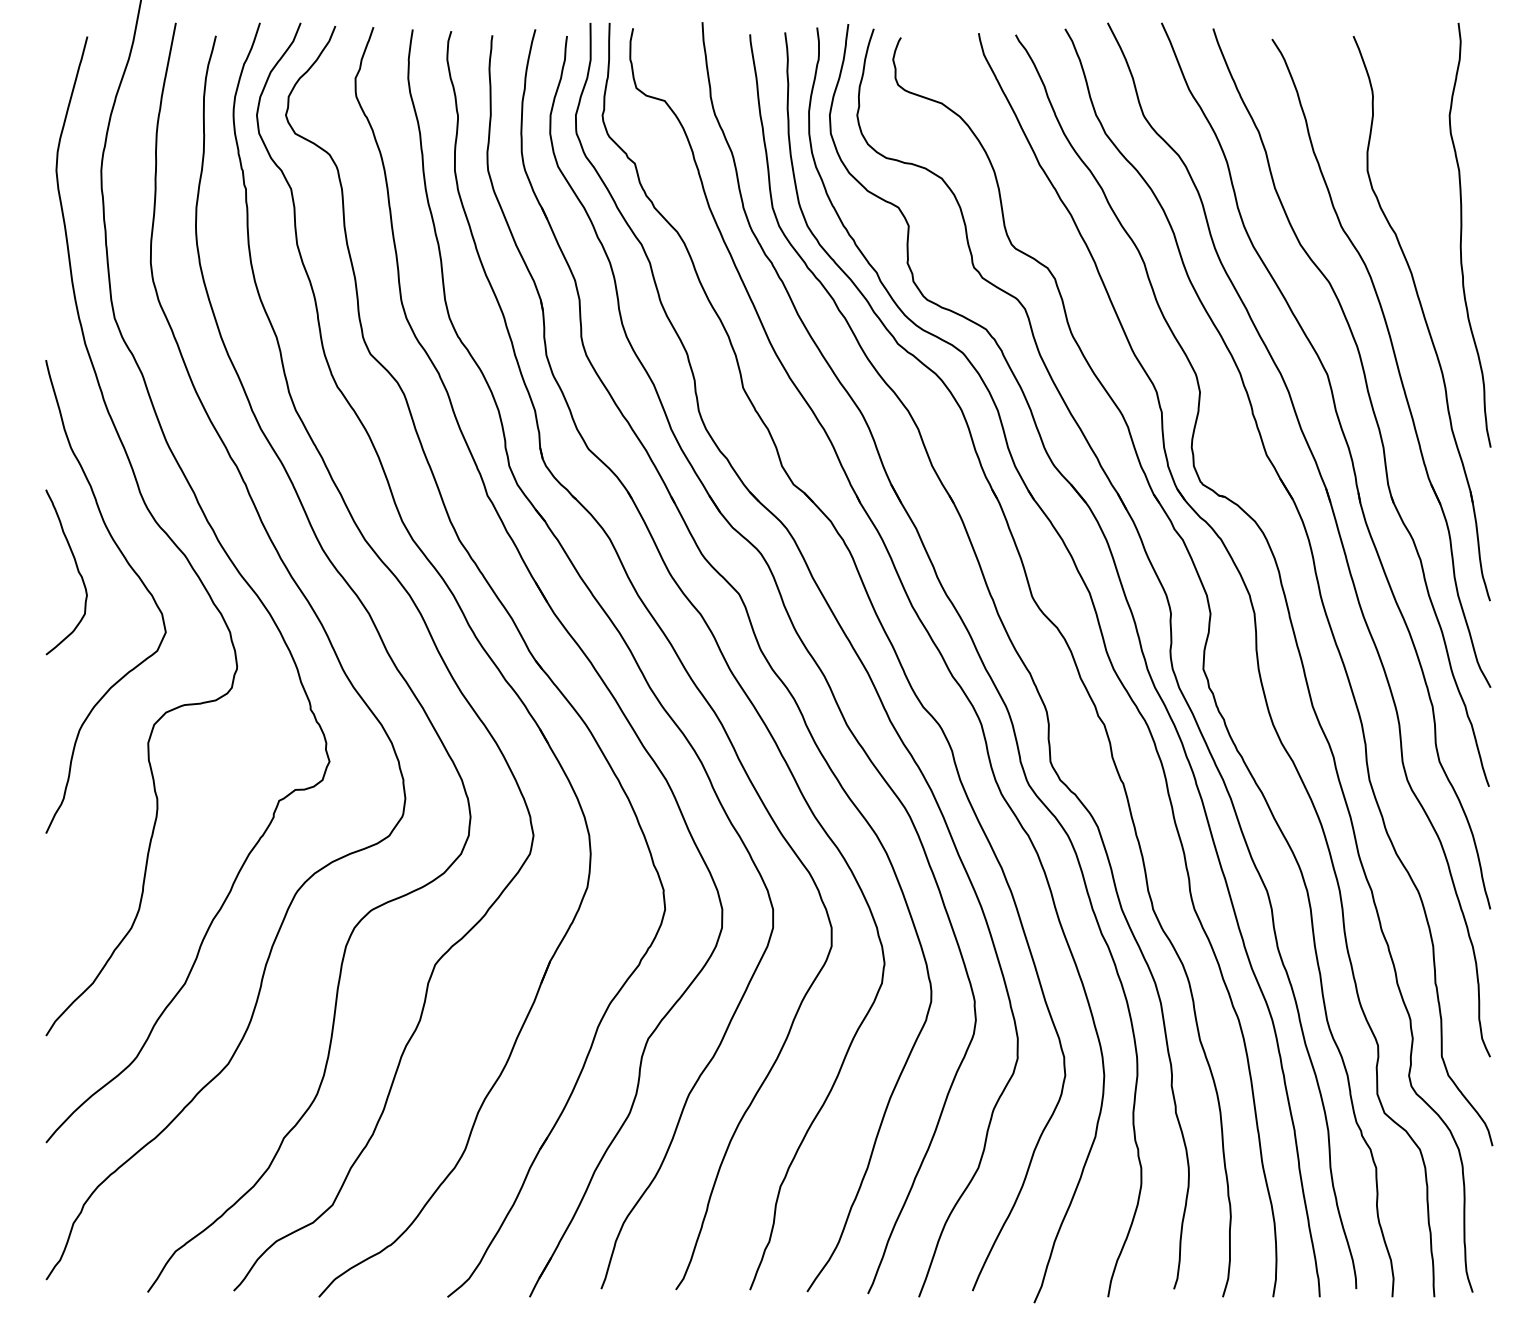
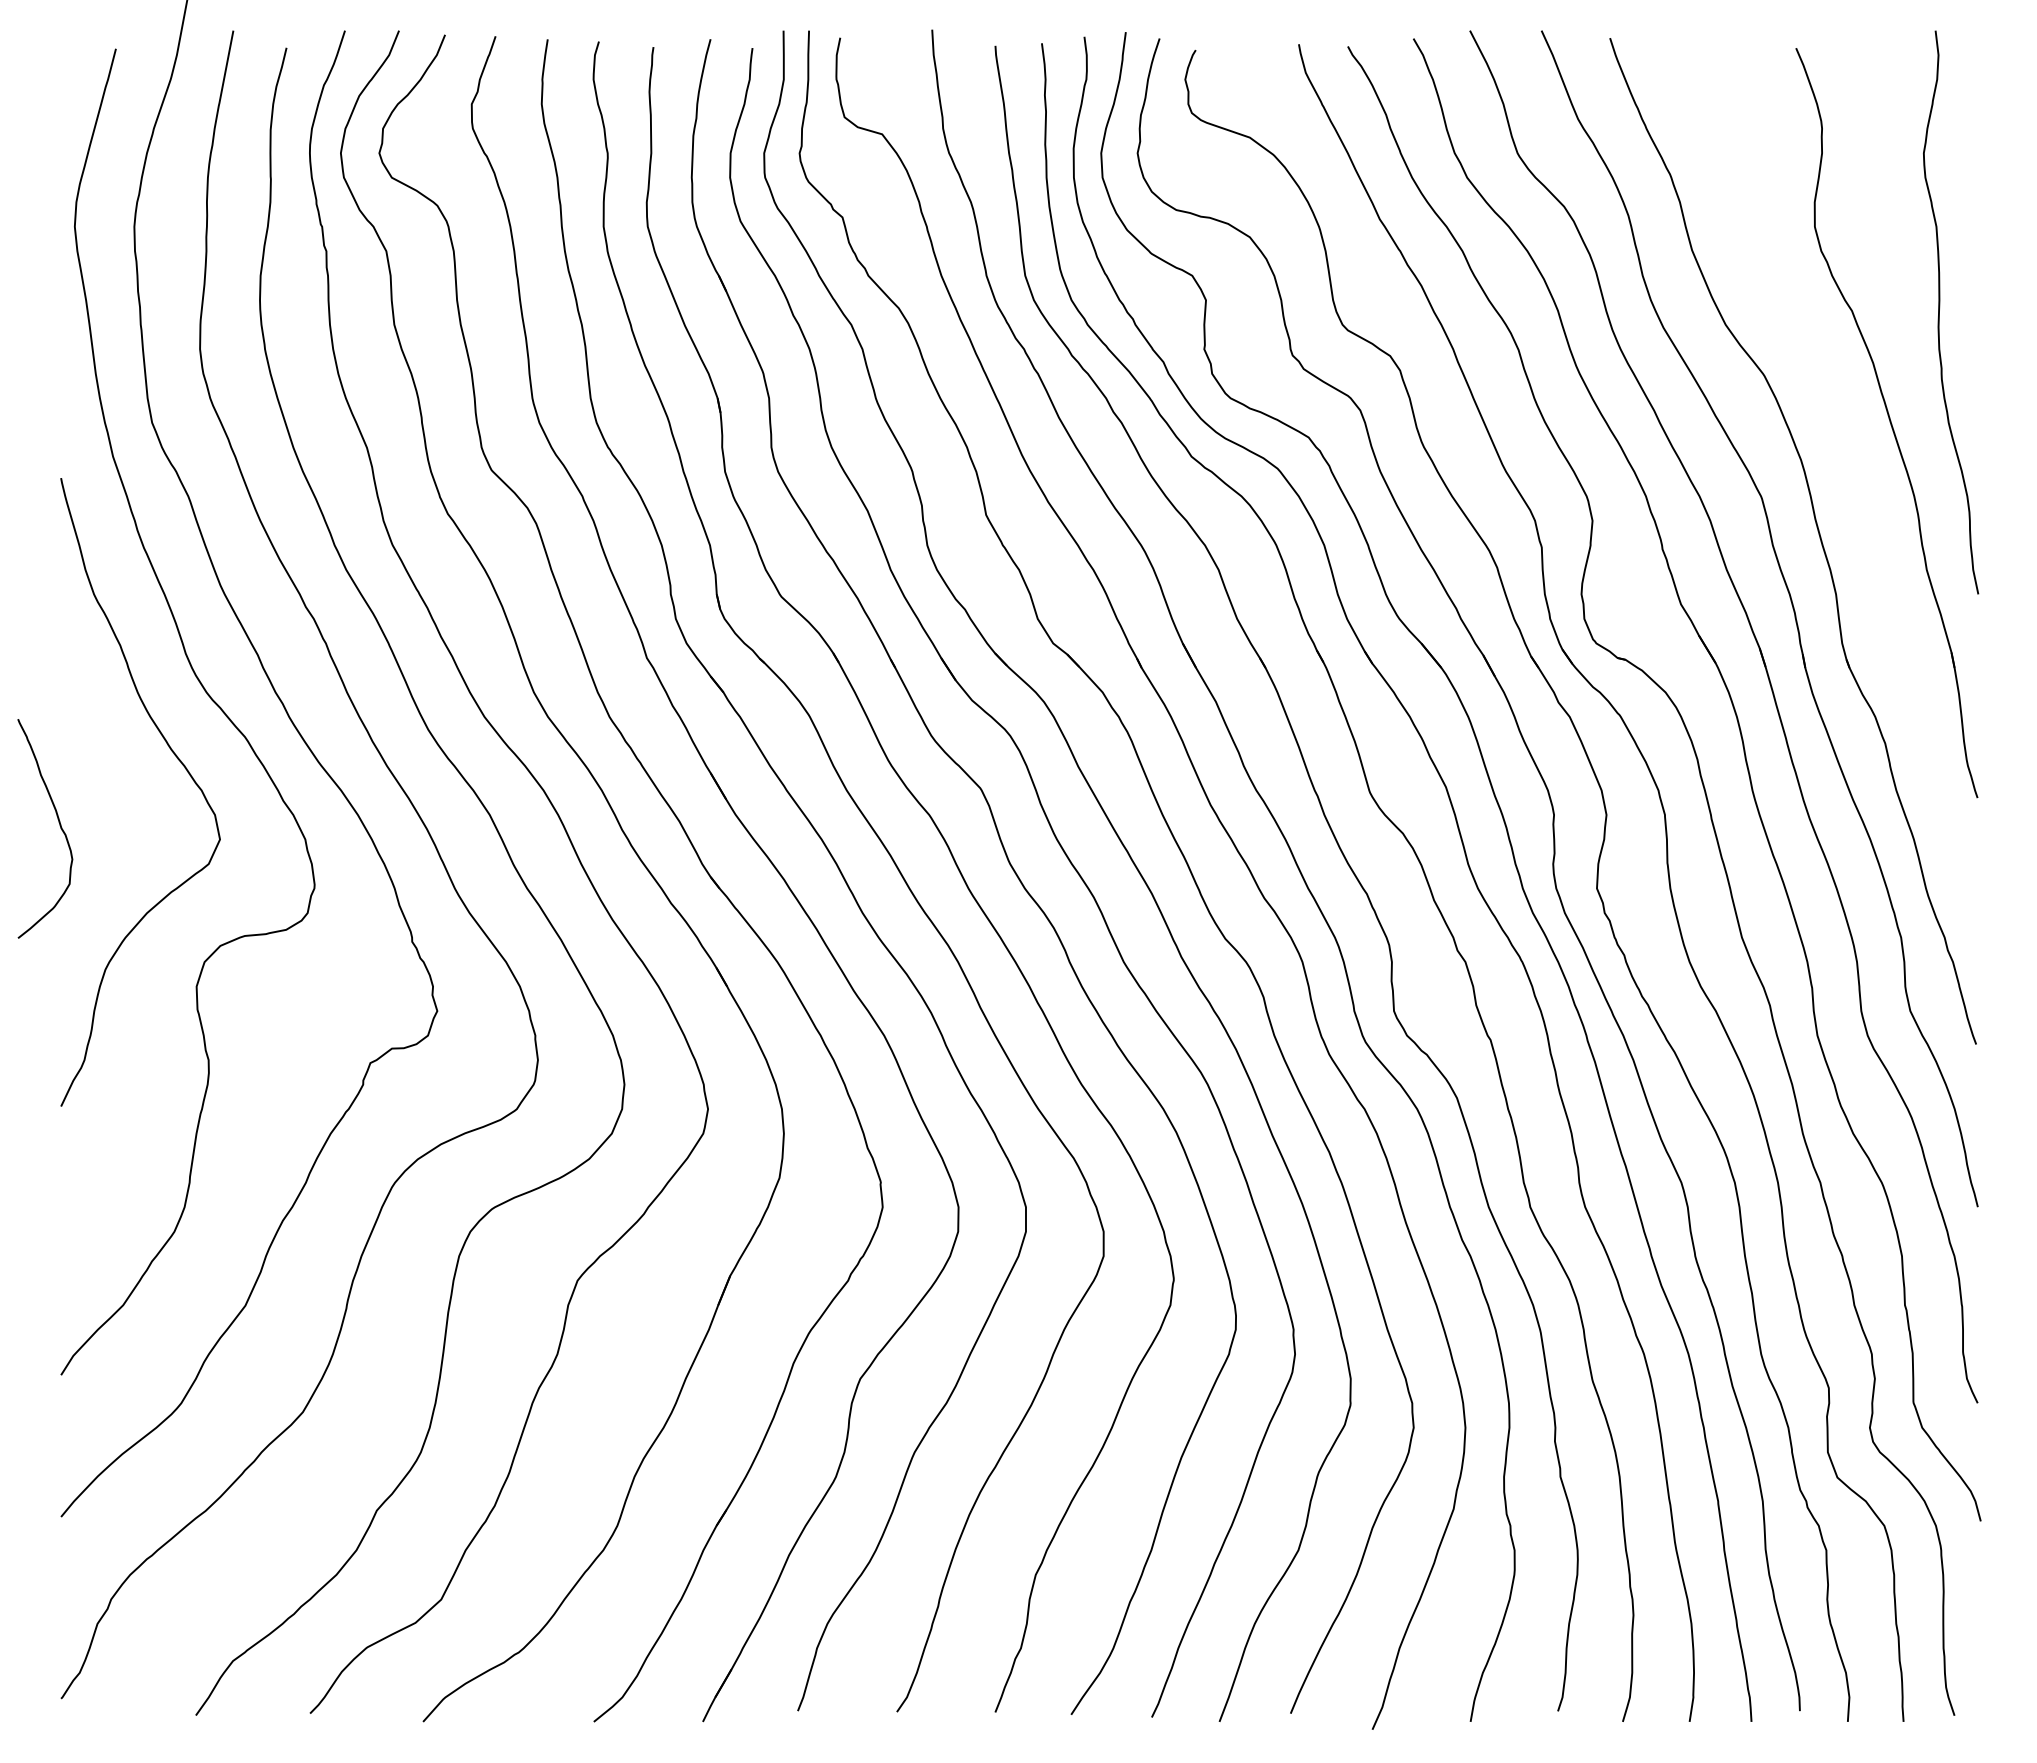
part: (1395, 360) -> (1851, 478), removed
curve: (76, 567) -> (58, 822), moved

